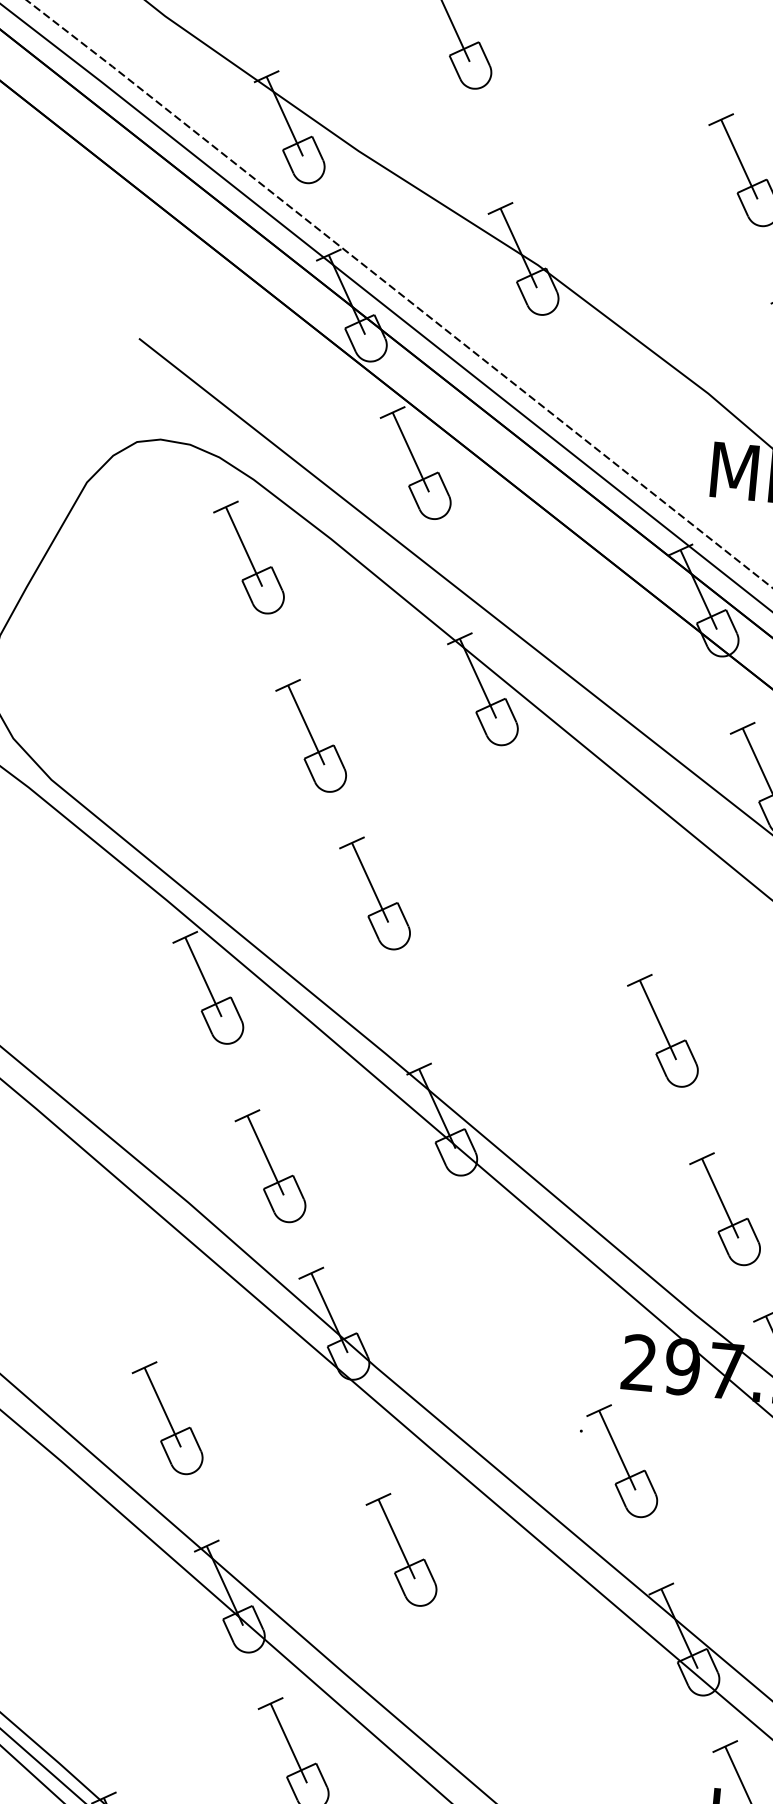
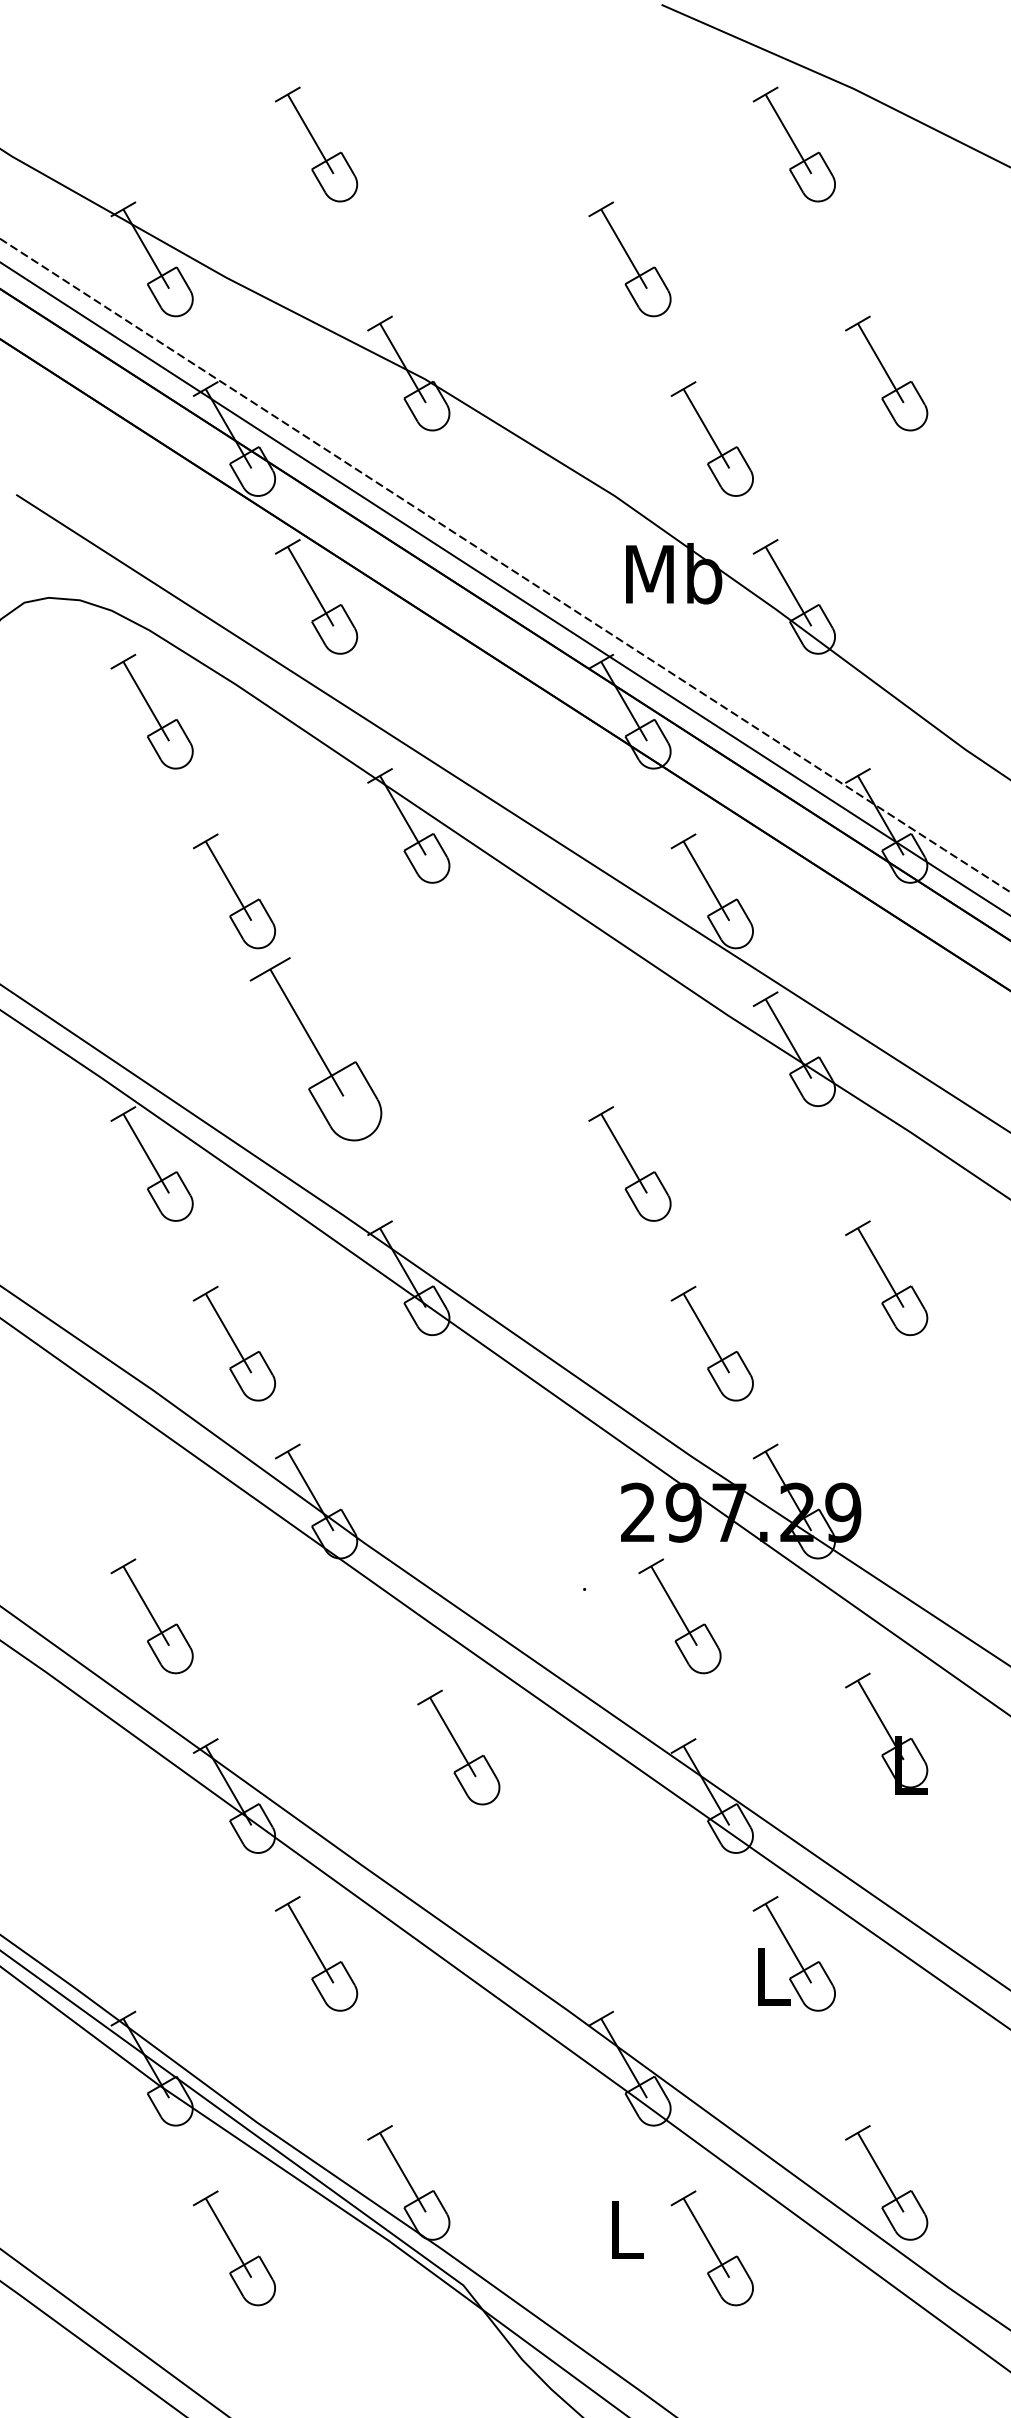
part: (374, 892) -> (316, 1048), size x1.6
part: (621, 1460) -> (679, 1616), moved
part: (401, 1549) -> (458, 1747), moved

